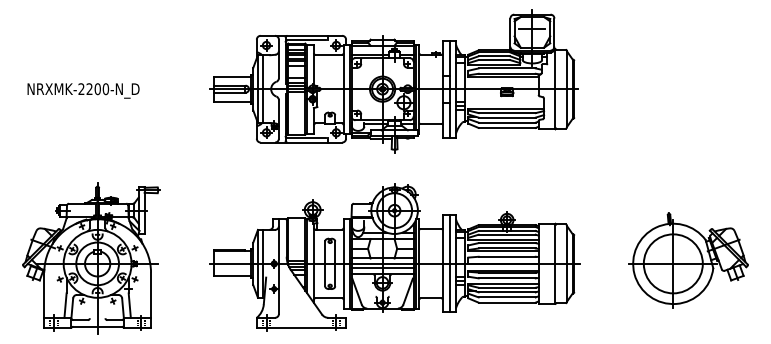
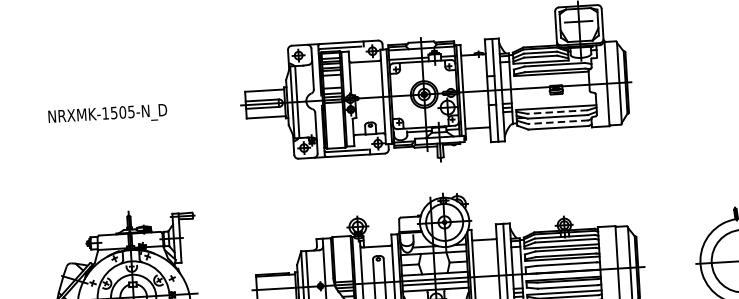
text: (93, 89) -> (118, 113), NRXMK-2200-N_D -> NRXMK-1505-N_D
line: (507, 113) -> (557, 112), solid -> dashed
line: (507, 122) -> (558, 121), solid -> dashed

